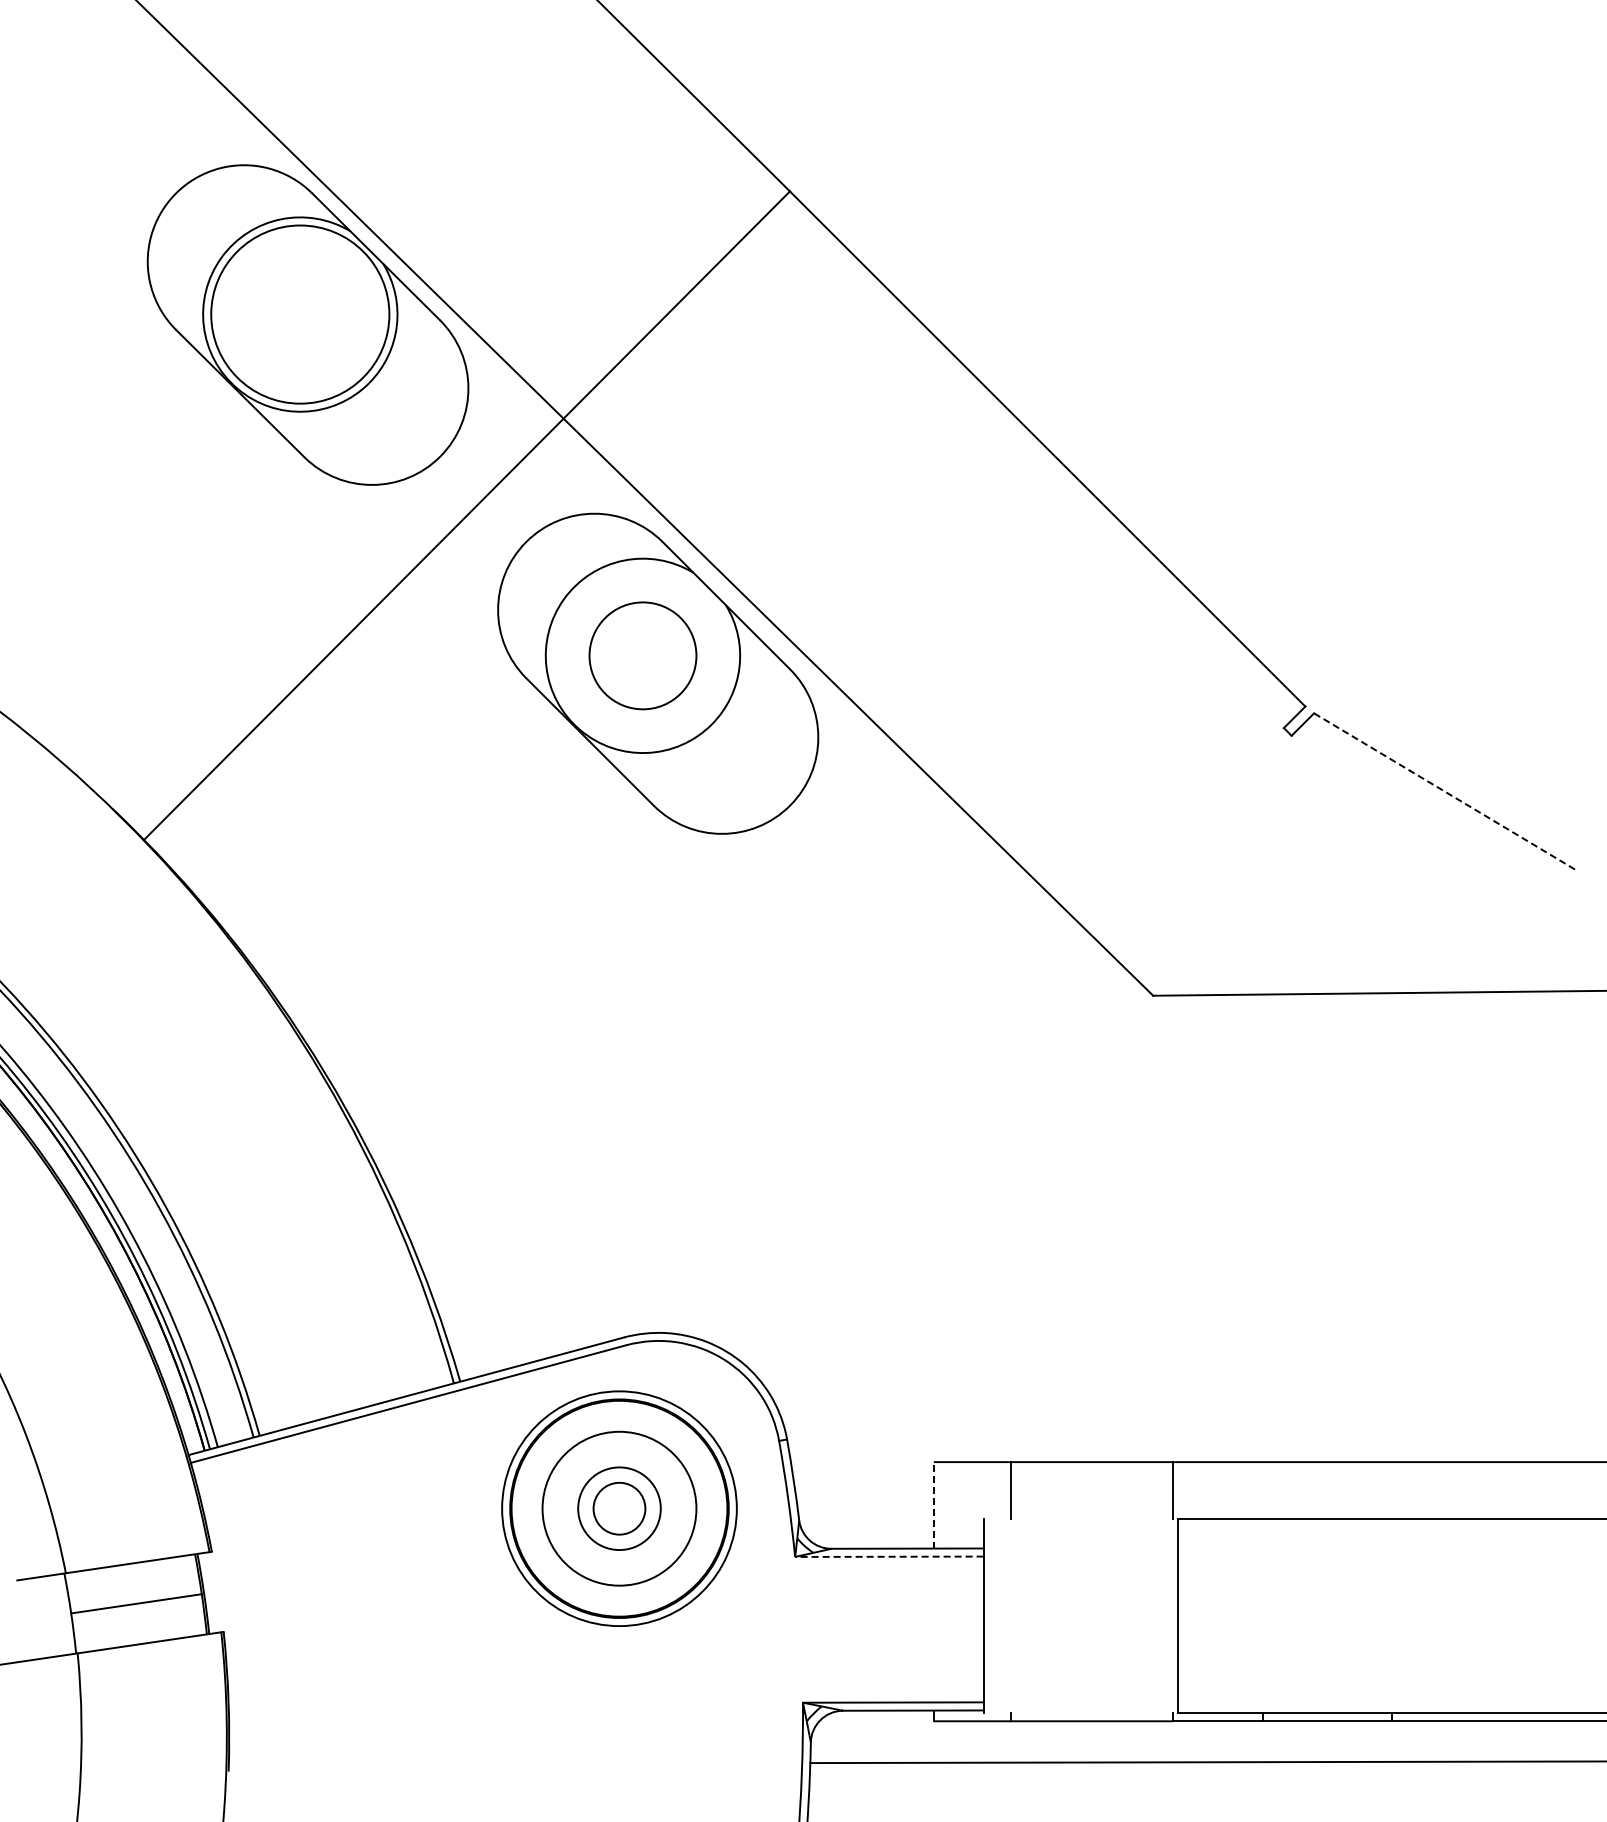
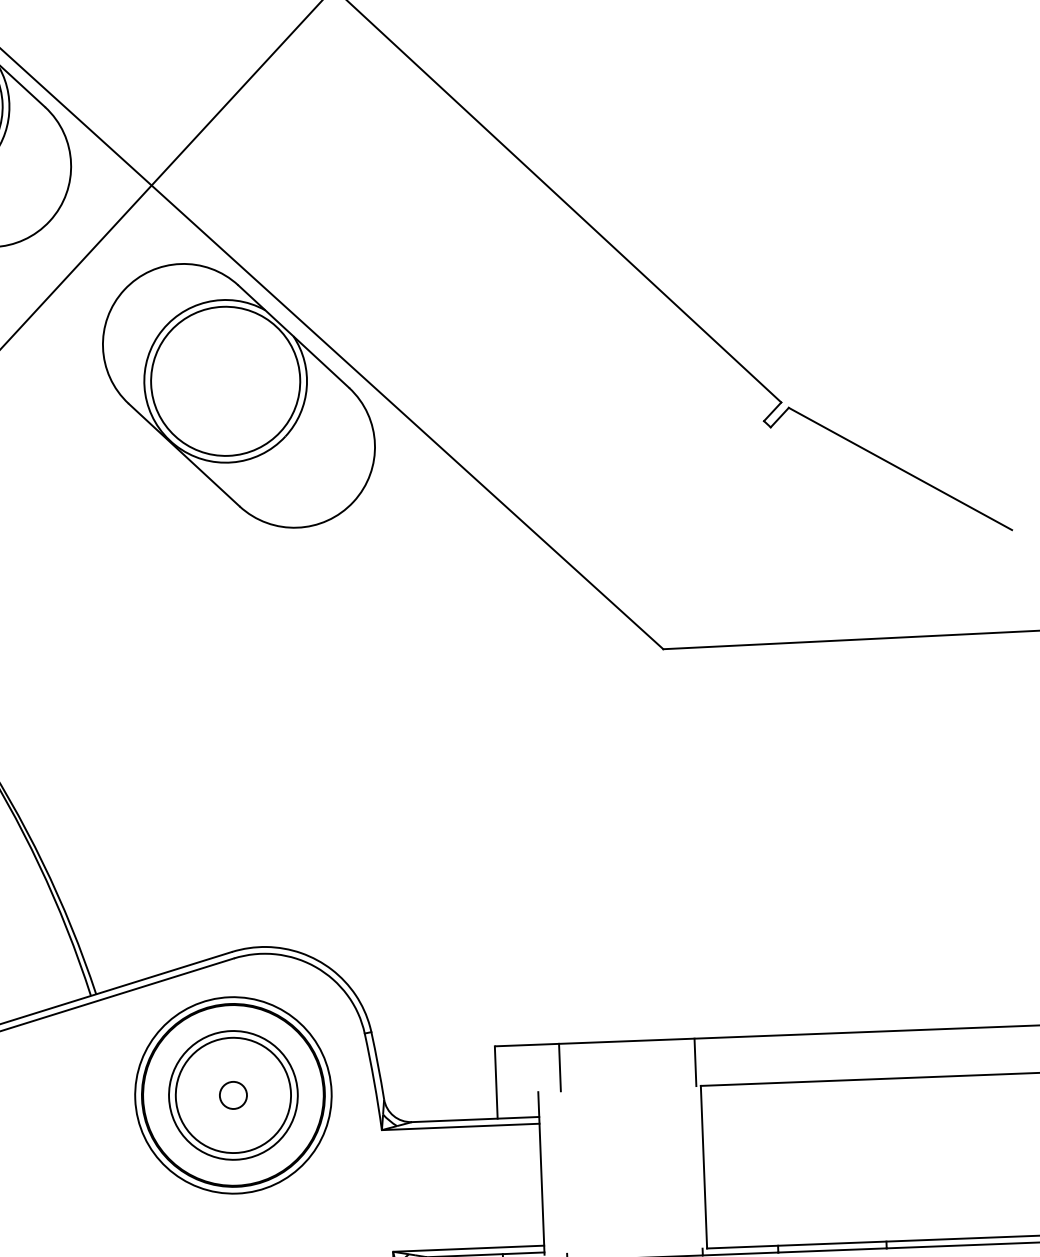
circle: (642, 655) -> (225, 381), size x1.67
line: (1444, 791) -> (900, 469), dashed -> solid
line: (933, 1504) -> (495, 1081), dashed -> solid
circle: (619, 1508) -> (233, 1095), size x0.62
circle: (619, 1508) -> (233, 1095), size x1.67
line: (888, 1556) -> (459, 1126), dashed -> solid

